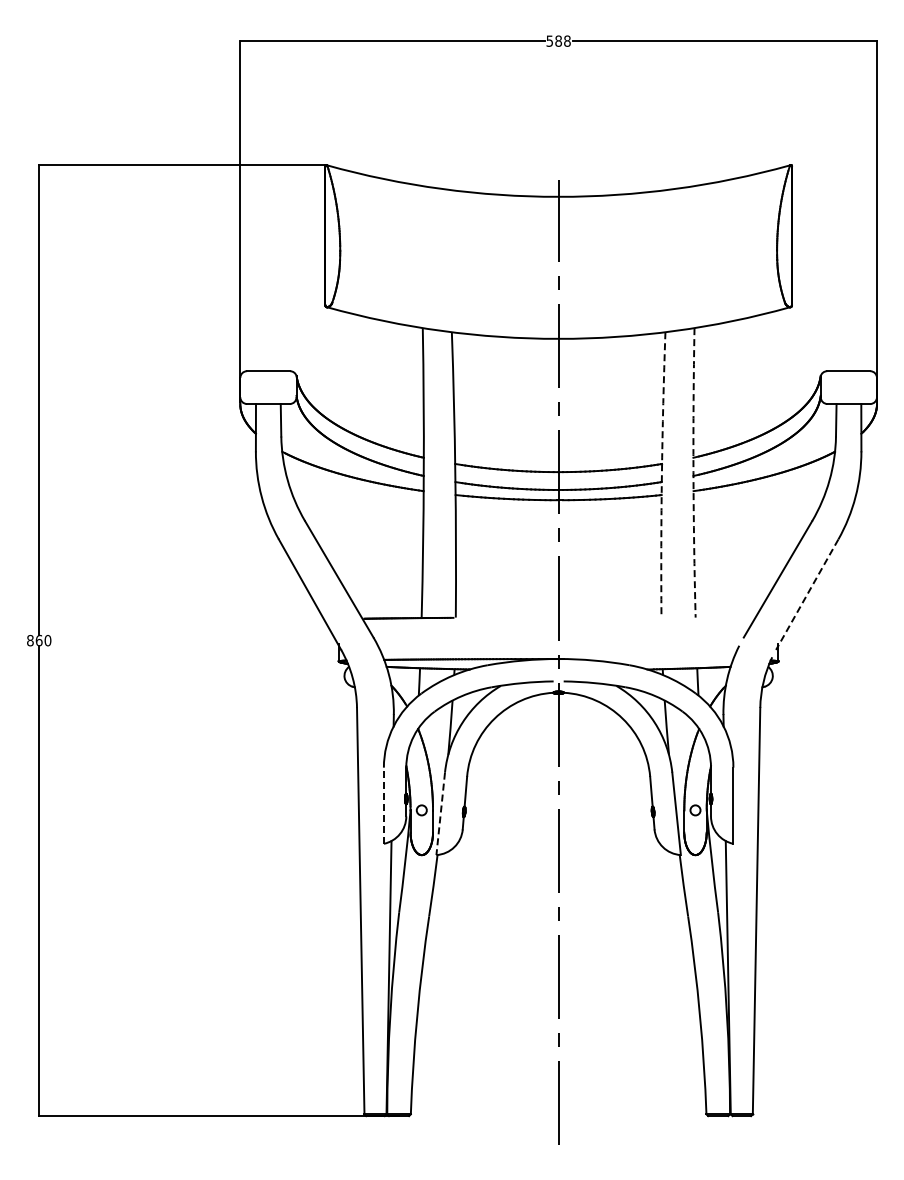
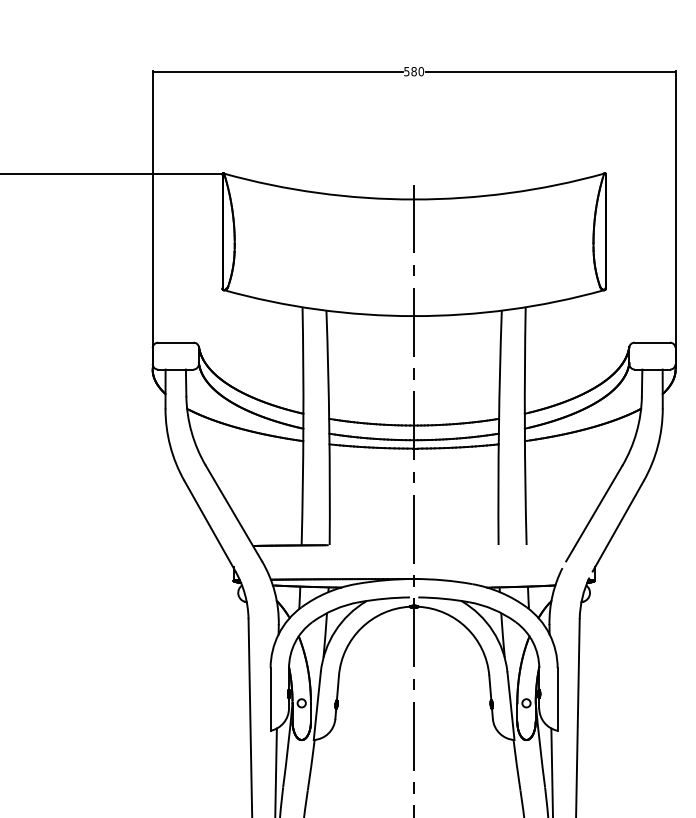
text: (567, 41) -> (421, 71), 588 -> 580
arc: (693, 472) -> (524, 425), dashed -> solid
arc: (661, 474) -> (498, 427), dashed -> solid
line: (806, 595) -> (617, 526), dashed -> solid
line: (383, 805) -> (270, 699), dashed -> solid
line: (440, 814) -> (317, 706), dashed -> solid

